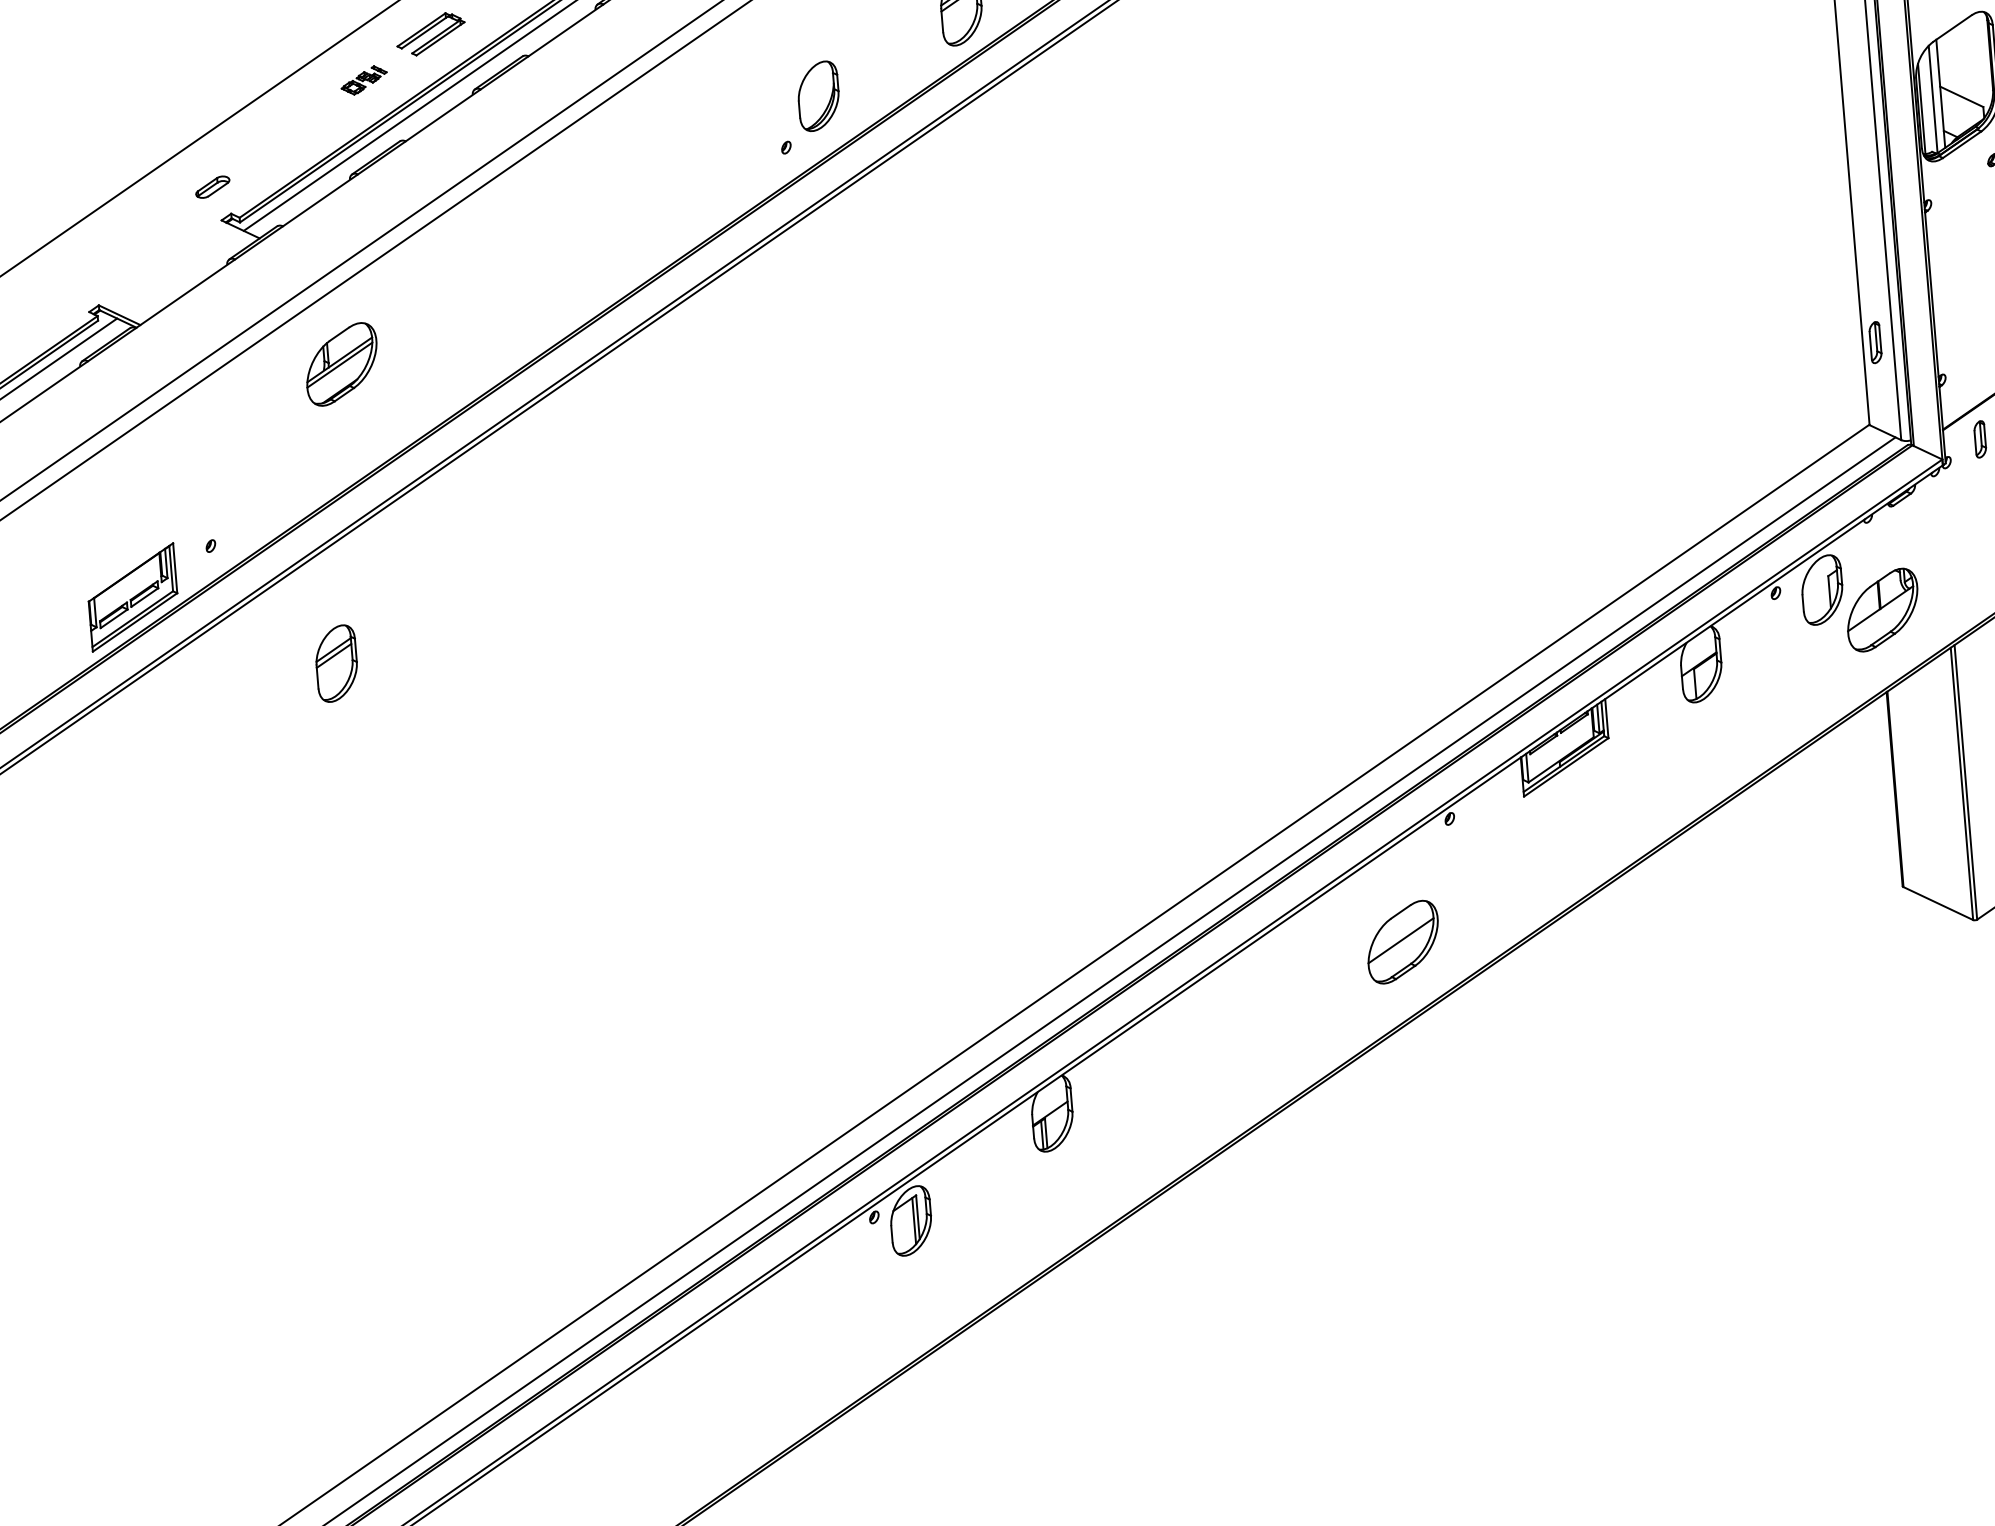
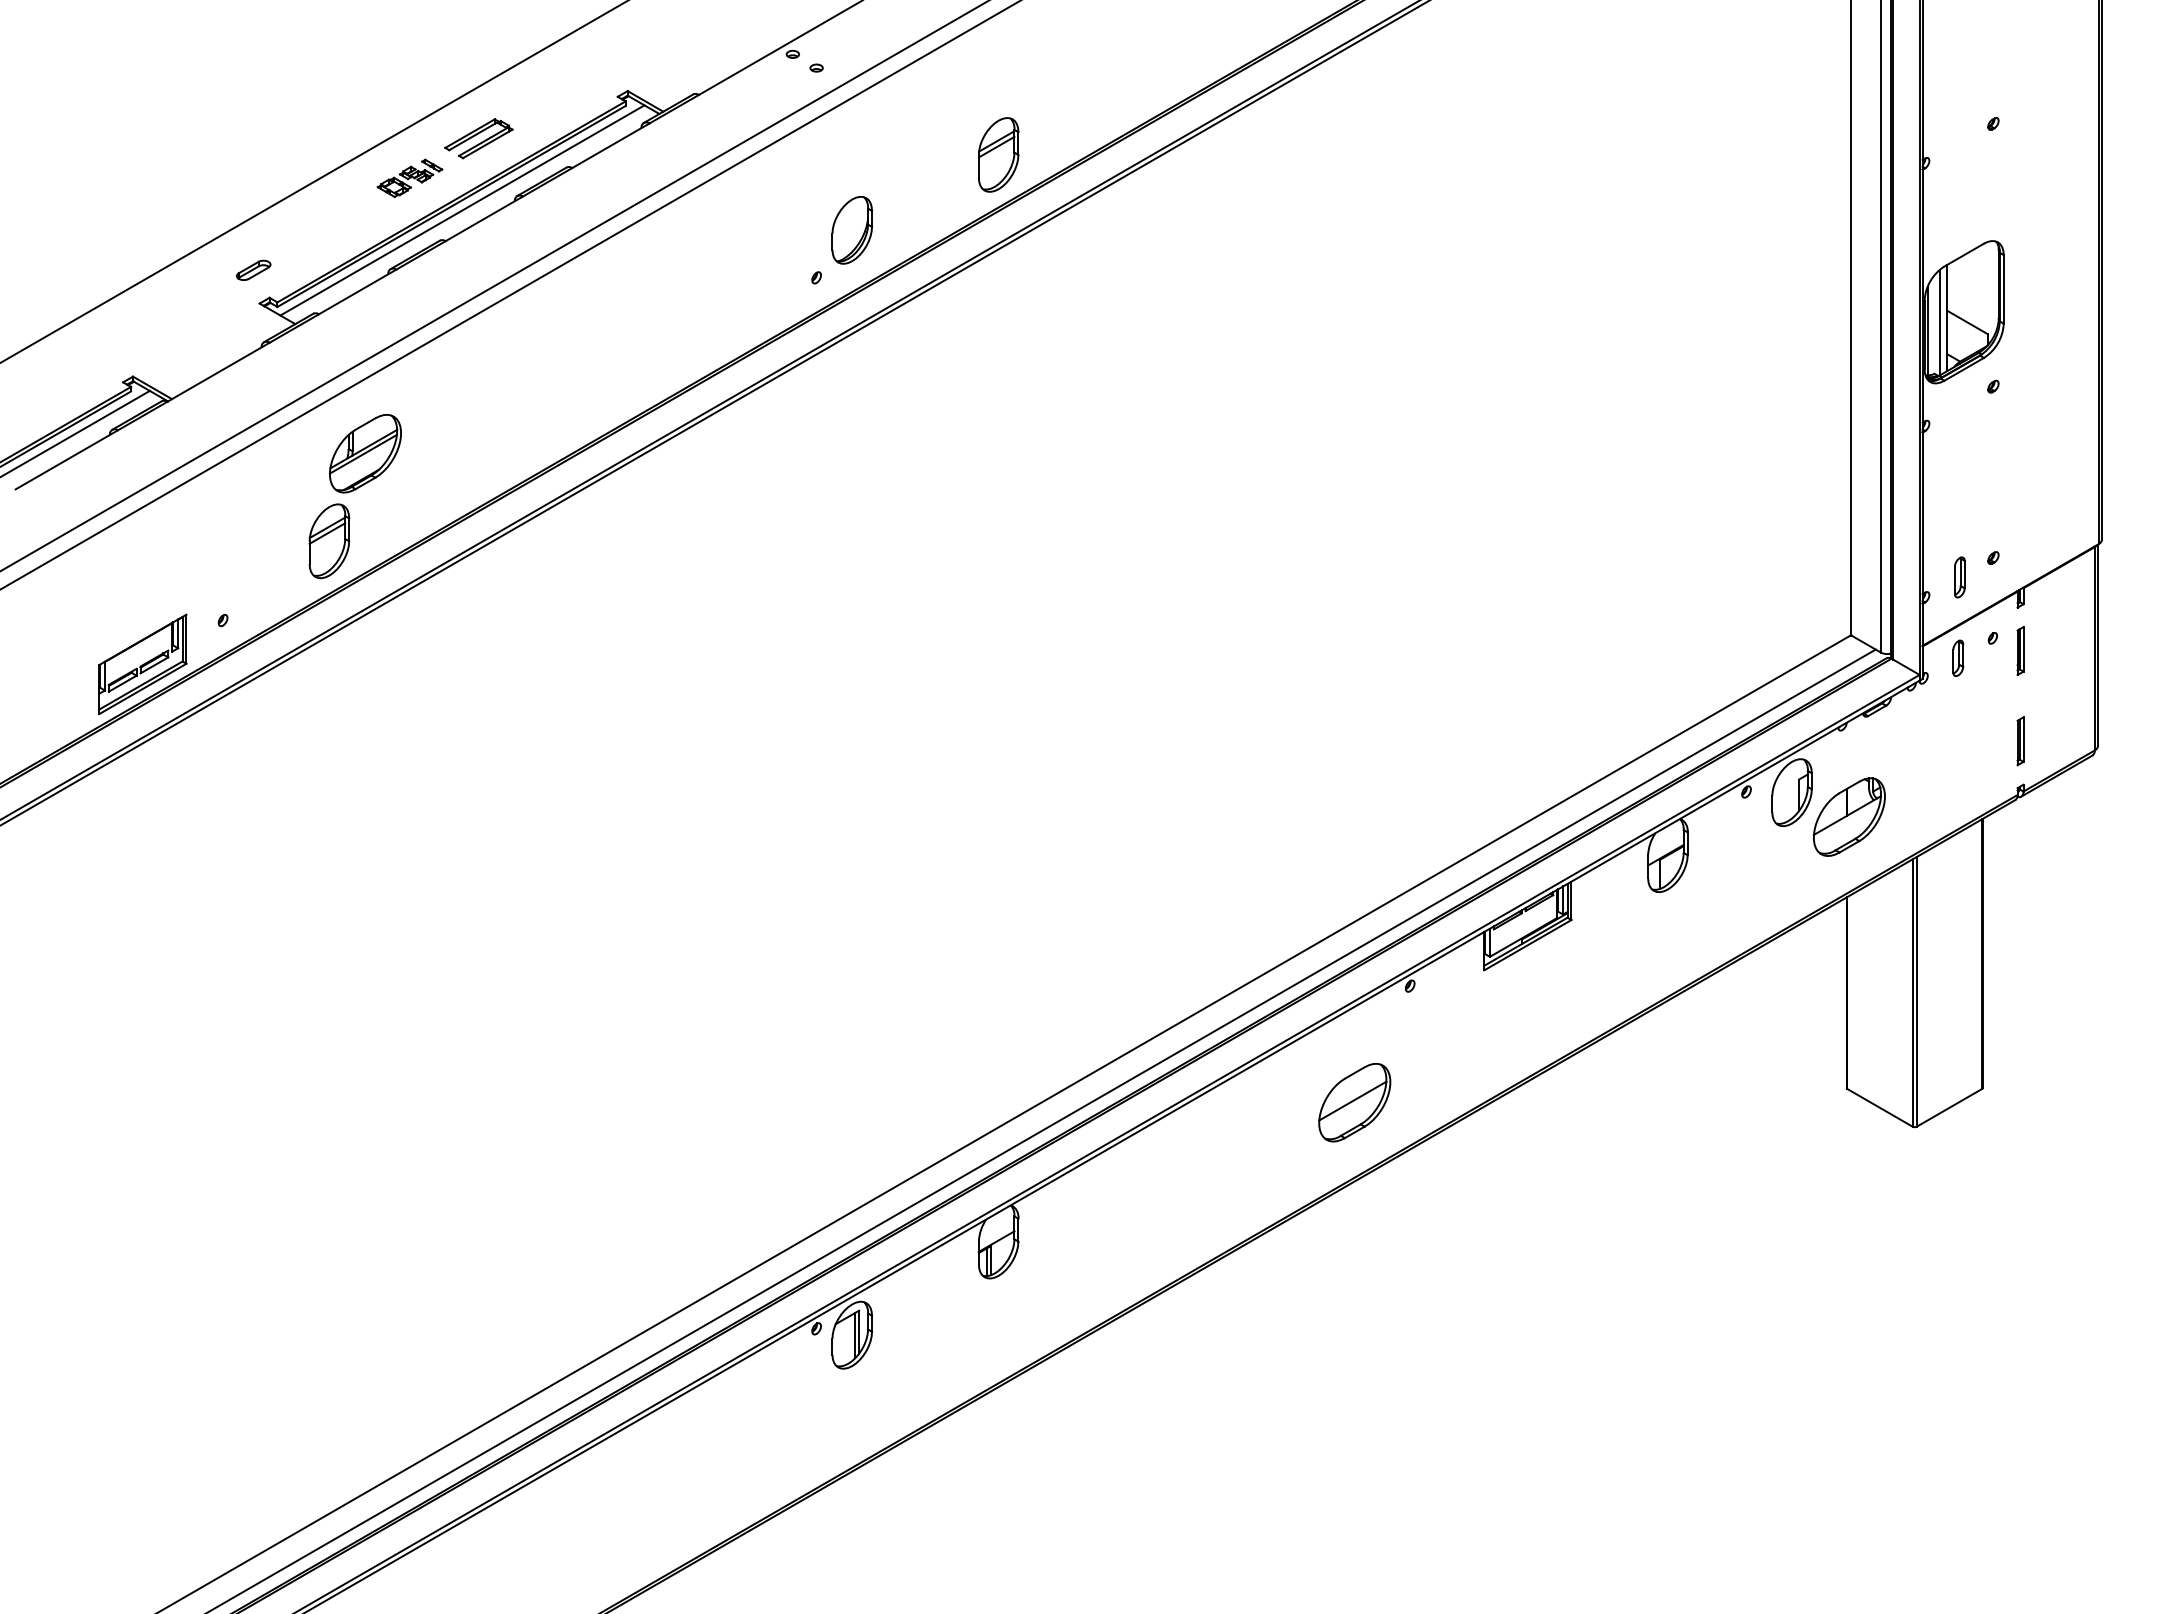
part: (363, 80) -> (409, 178), size x1.43
part: (1875, 342) -> (1959, 577), moved
part: (336, 663) -> (329, 541), moved

